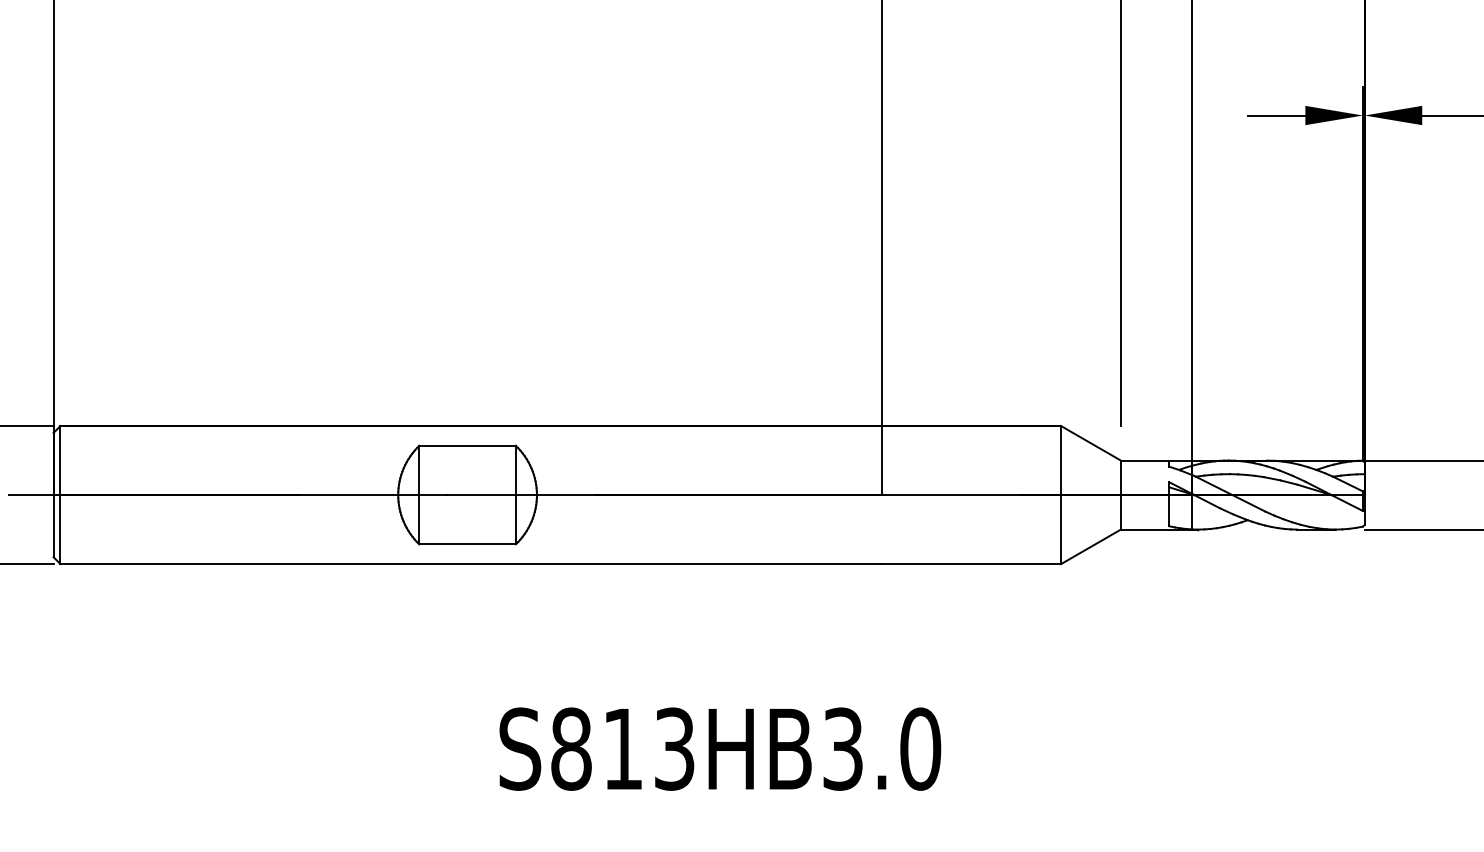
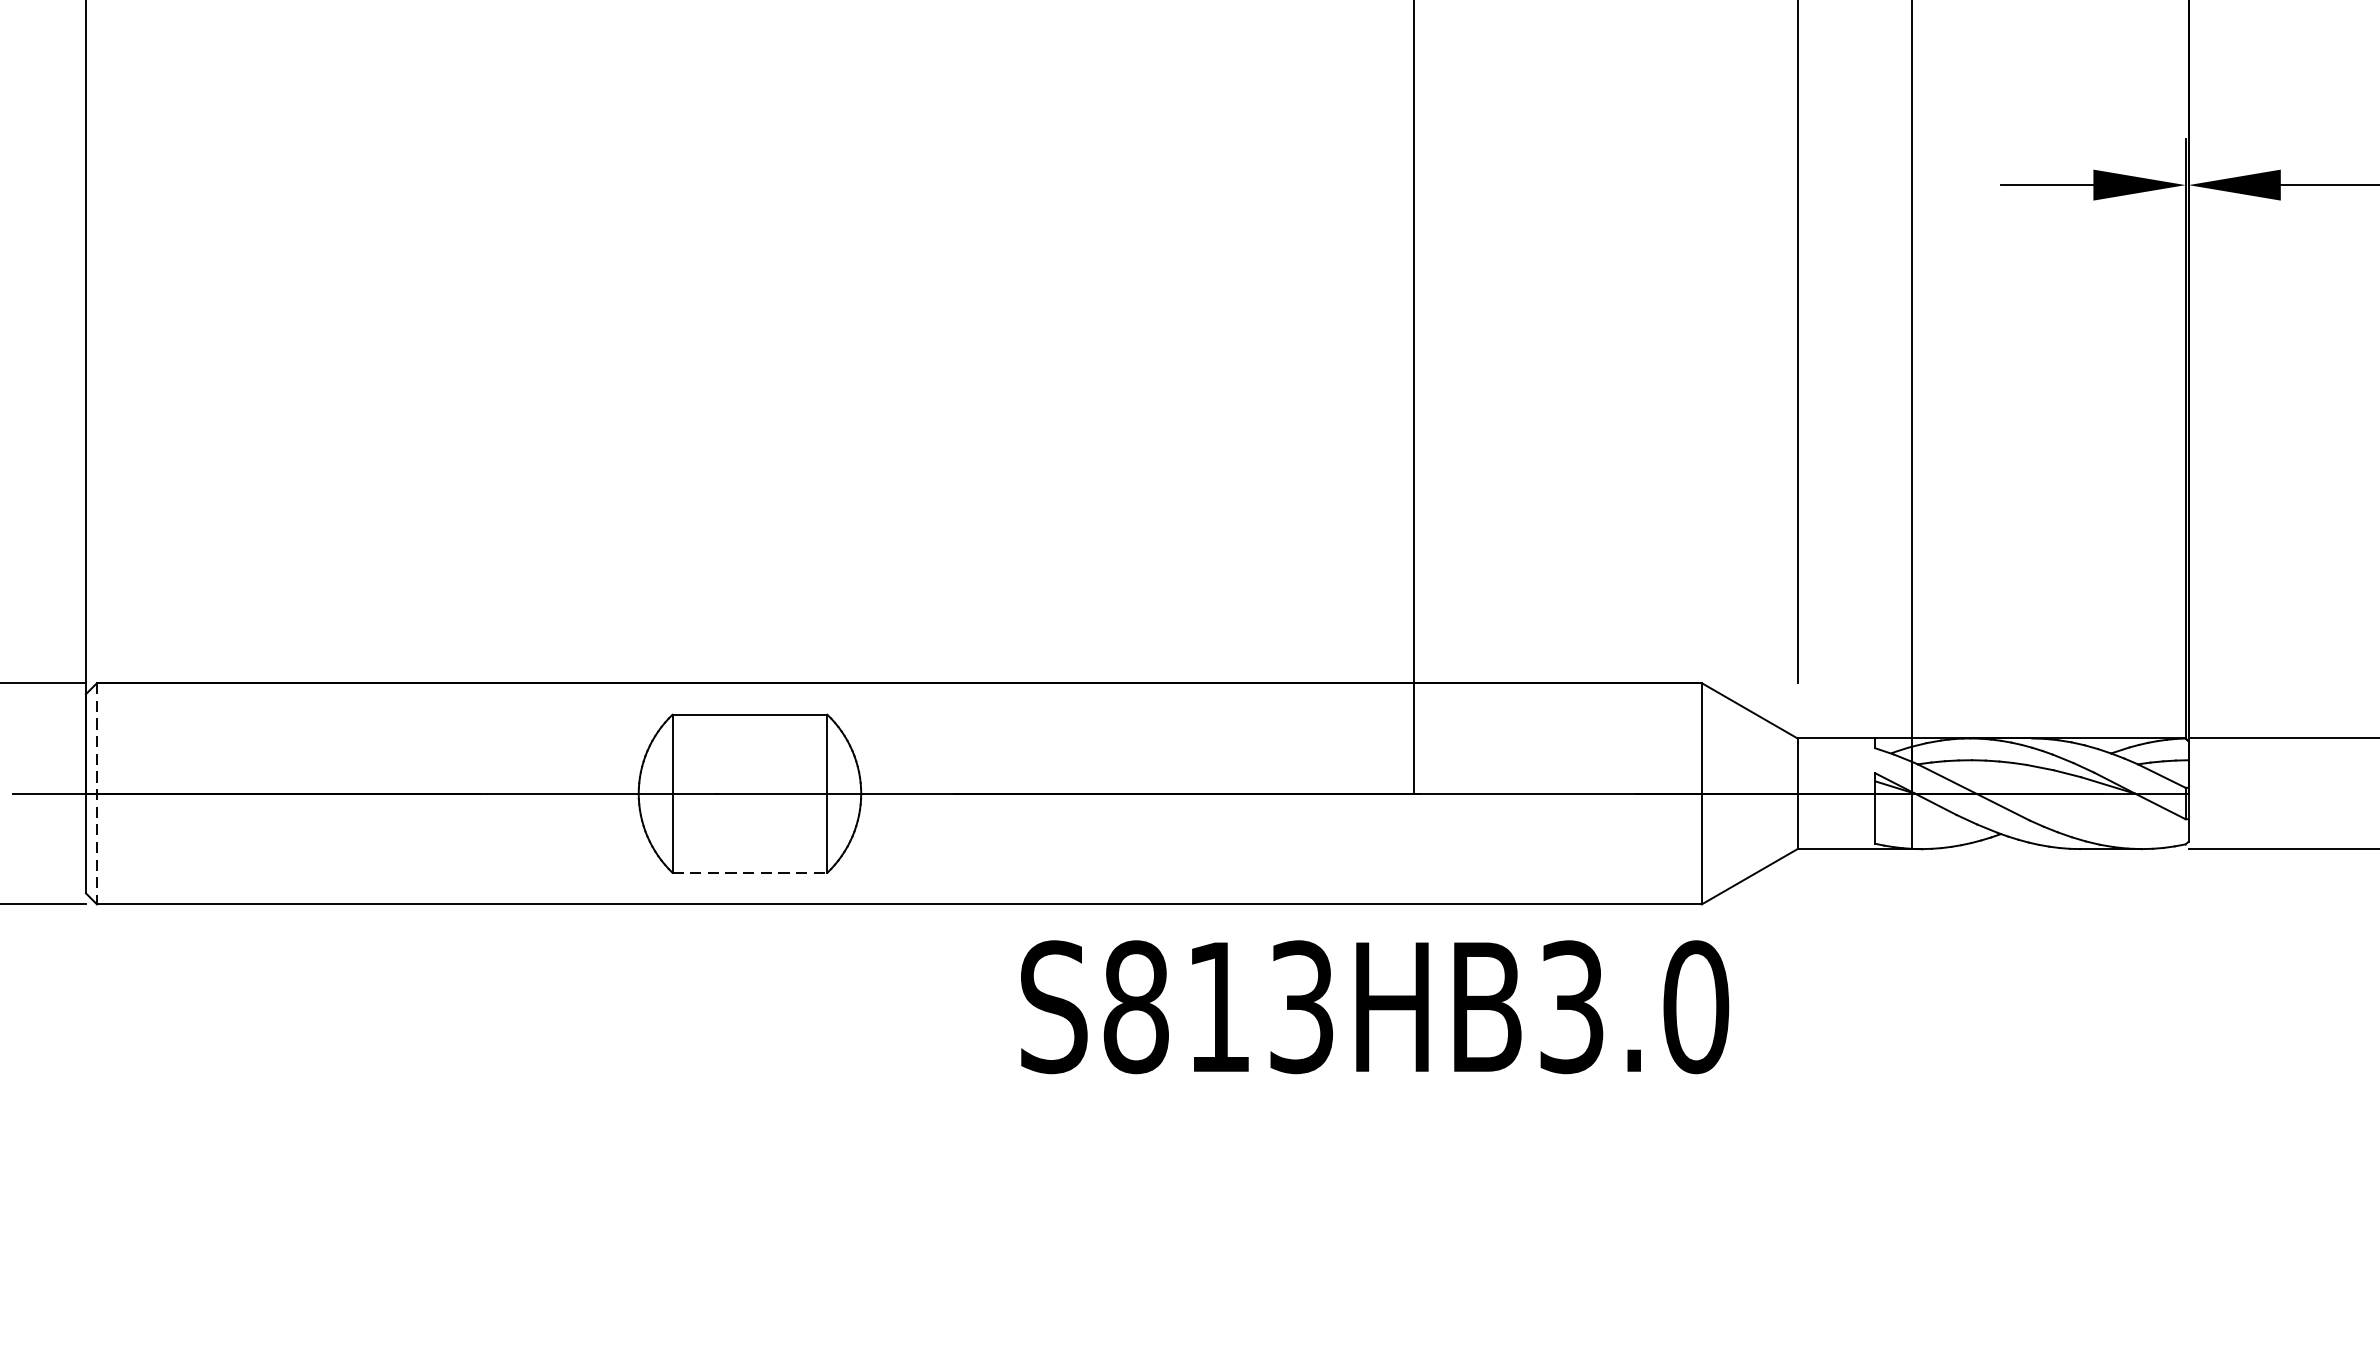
line: (60, 495) -> (97, 794), solid -> dashed
line: (468, 544) -> (751, 873), solid -> dashed
text: (720, 748) -> (1375, 1006), moved

